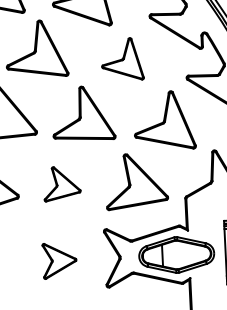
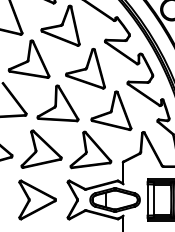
part: (122, 58) -> (85, 68), size x1.43
part: (61, 182) -> (41, 148), size x1.67
part: (59, 259) -> (37, 199), size x1.67

